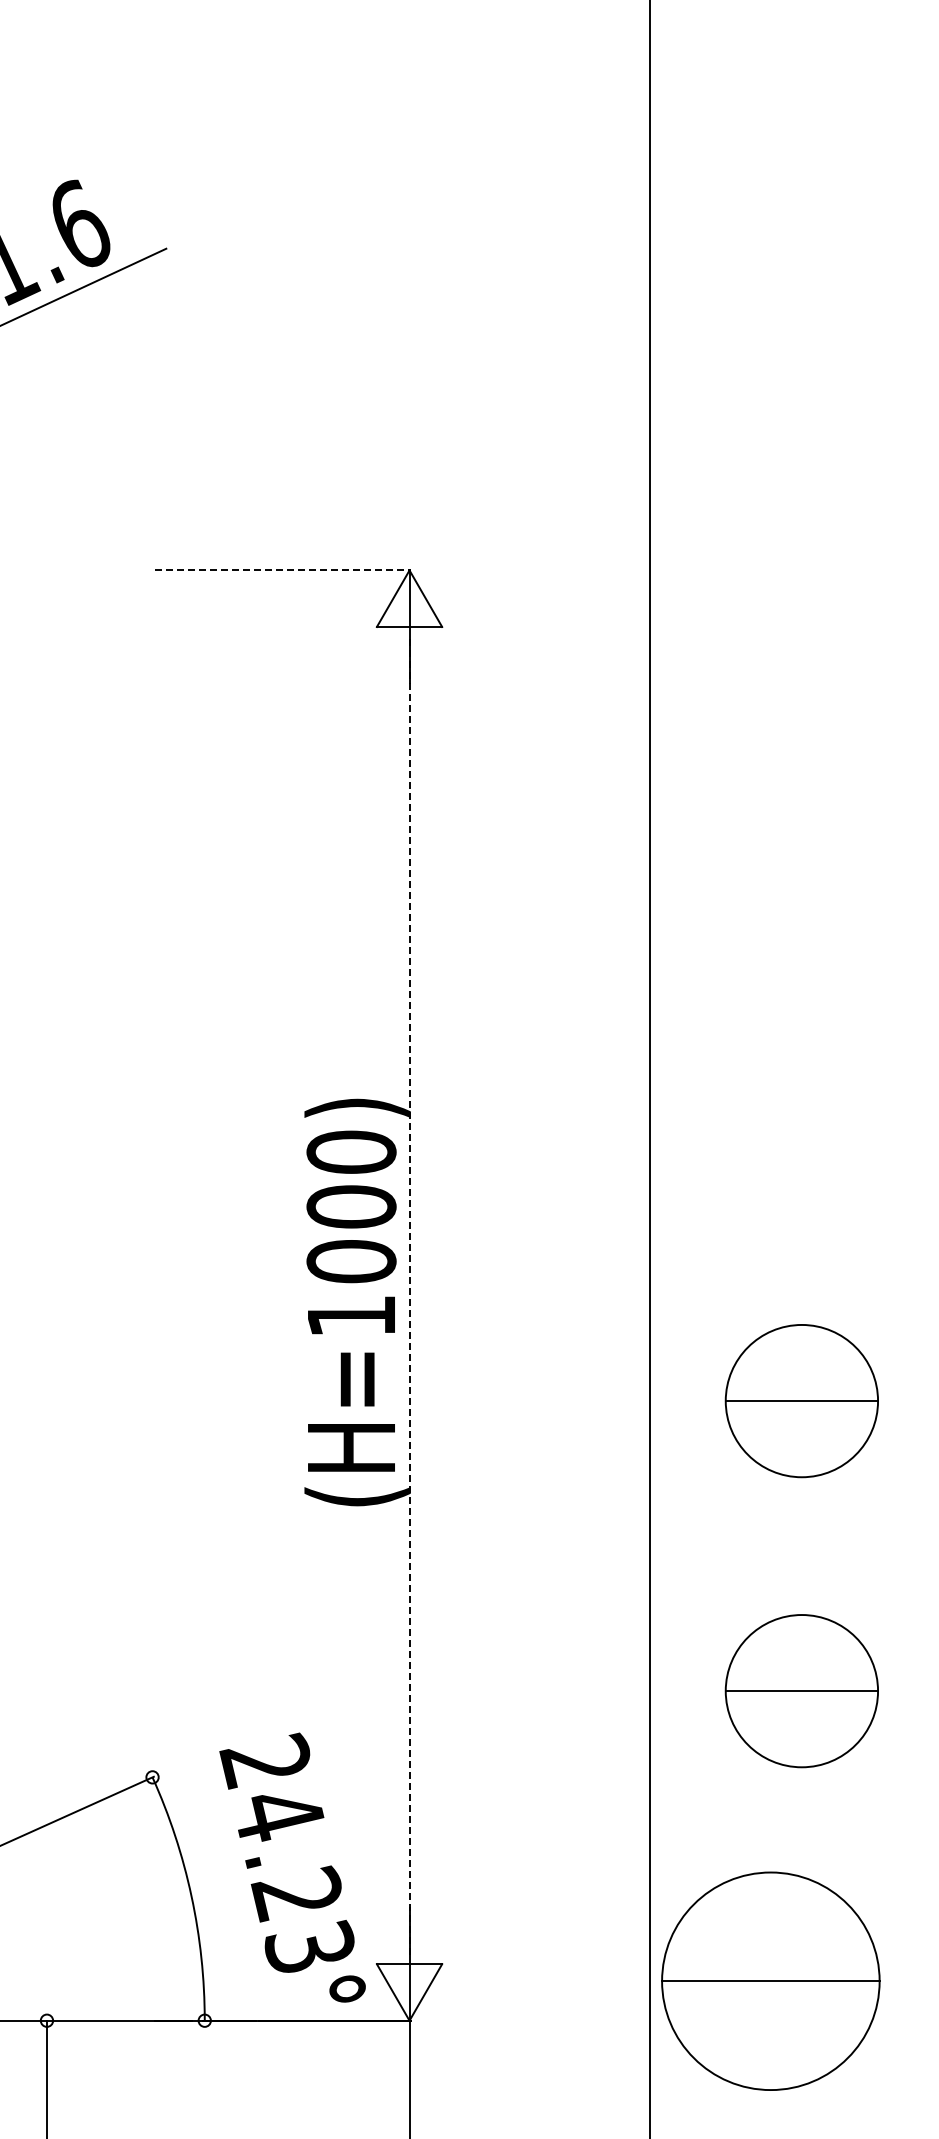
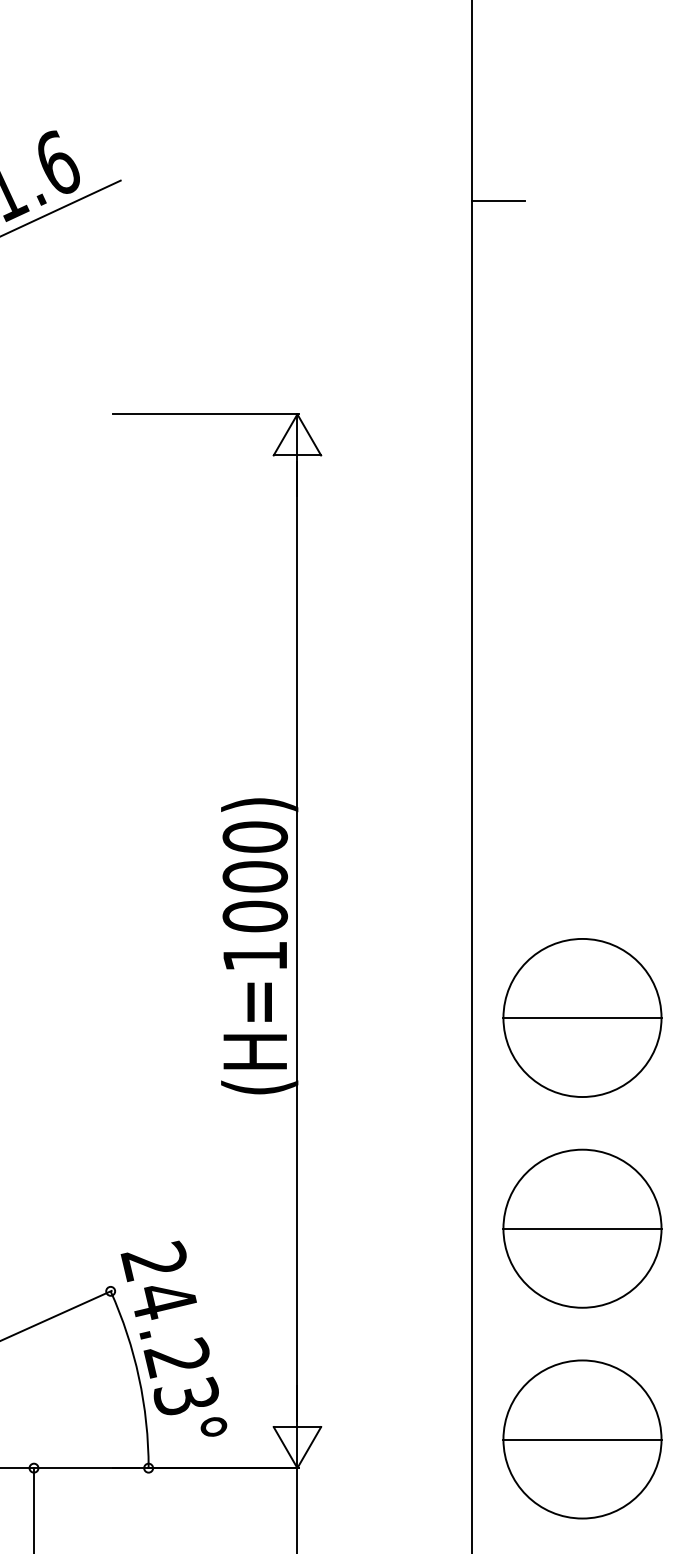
line: (685, 277) -> (497, 201), added
line: (283, 570) -> (205, 414), dashed -> solid
line: (409, 1295) -> (297, 941), dashed -> solid
part: (801, 1400) -> (582, 1017), size x1.43
part: (801, 1690) -> (582, 1228), size x1.43
text: (292, 1867) -> (173, 1338), moved
part: (770, 1980) -> (582, 1438), moved

